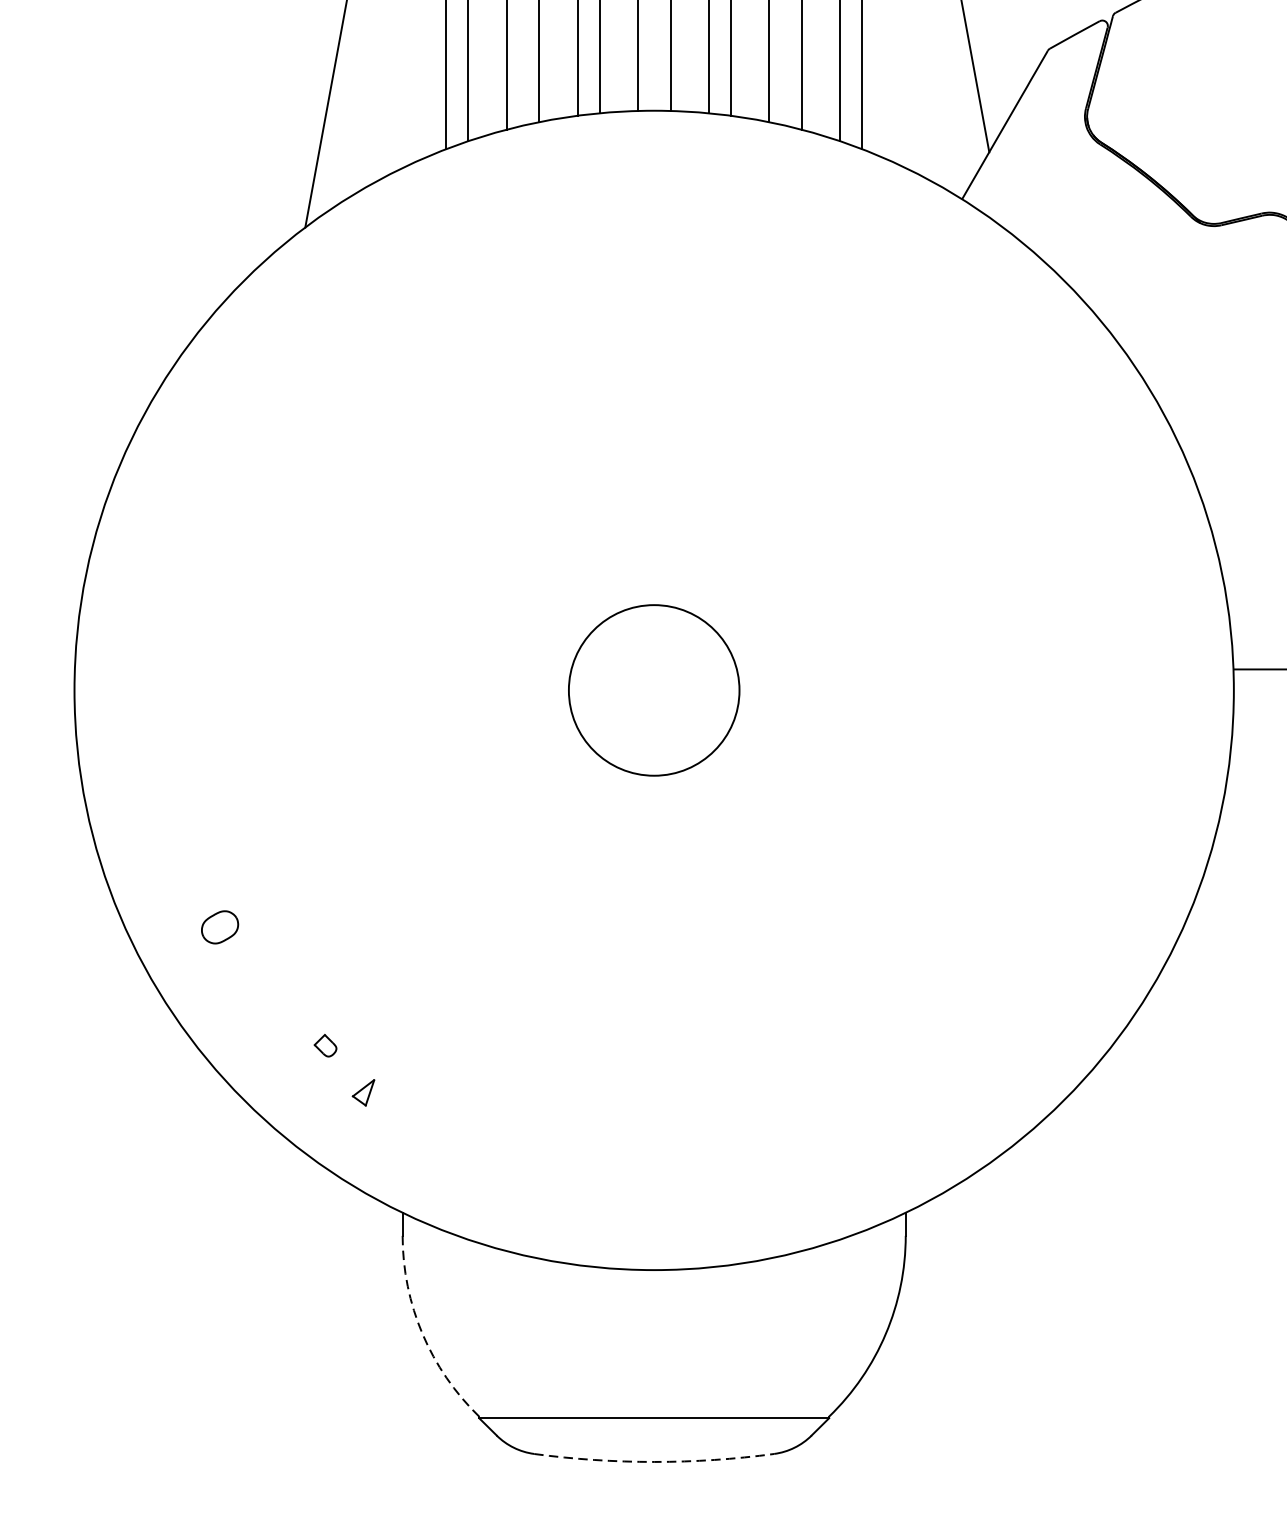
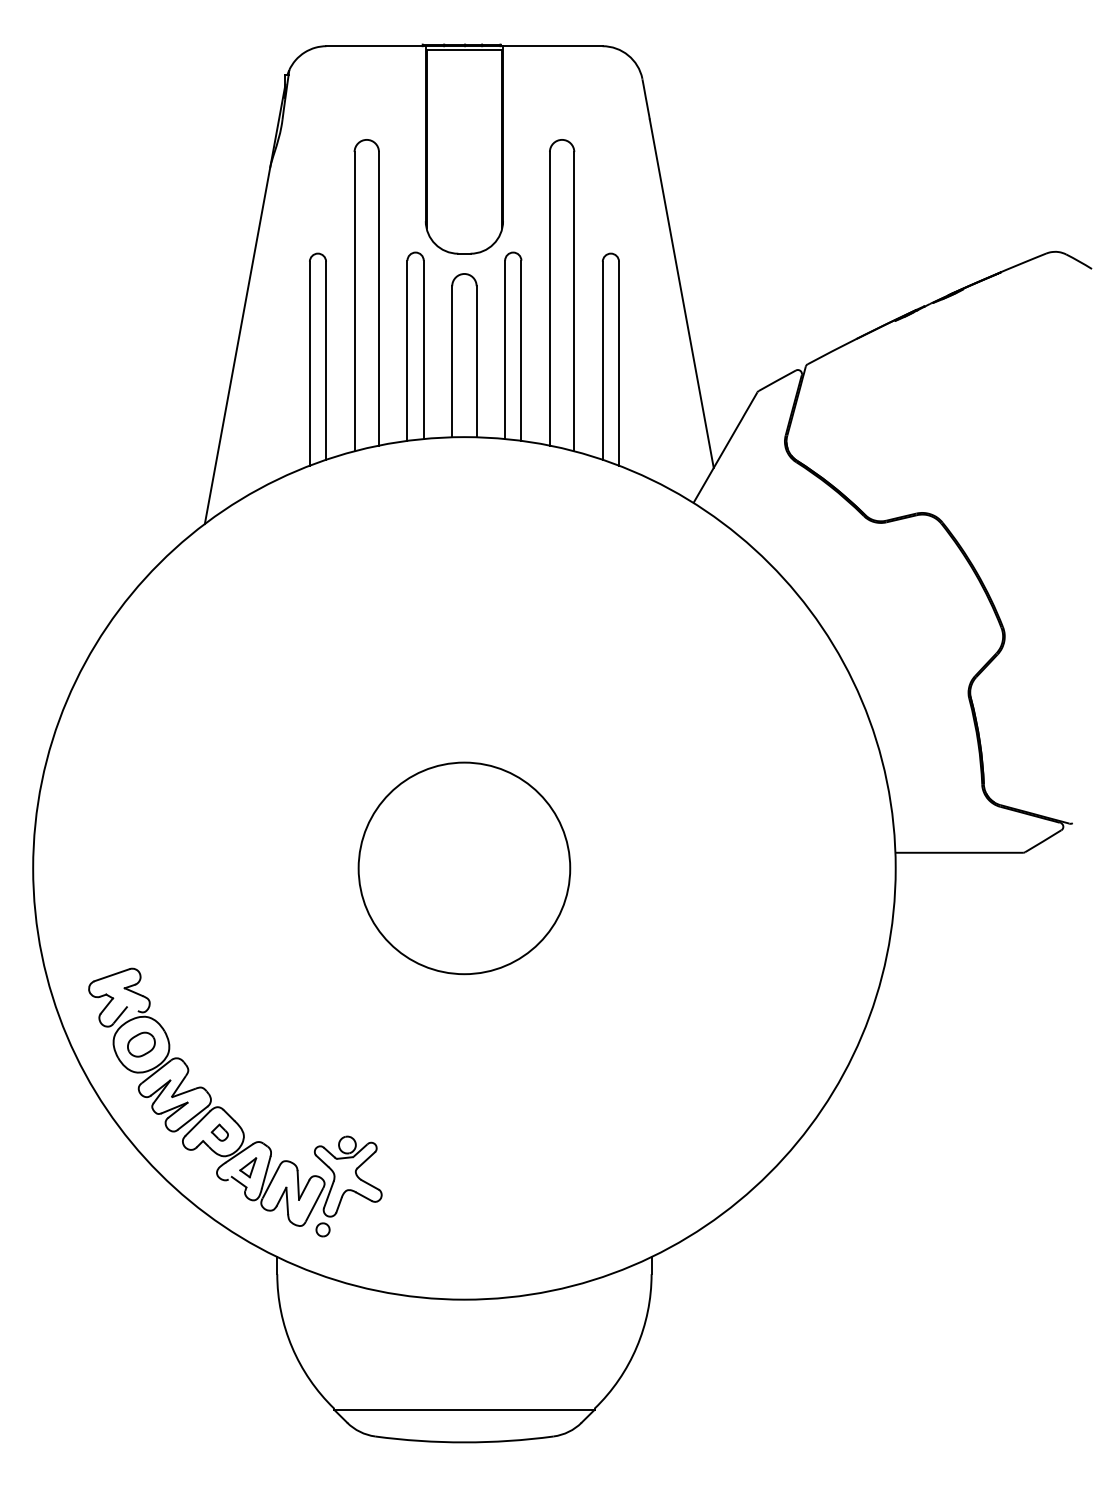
circle: (654, 690) -> (464, 868), size x1.67
part: (334, 1017) -> (226, 1111), added
arc: (423, 1334) -> (292, 1347), dashed -> solid
arc: (654, 1462) -> (464, 1442), dashed -> solid

